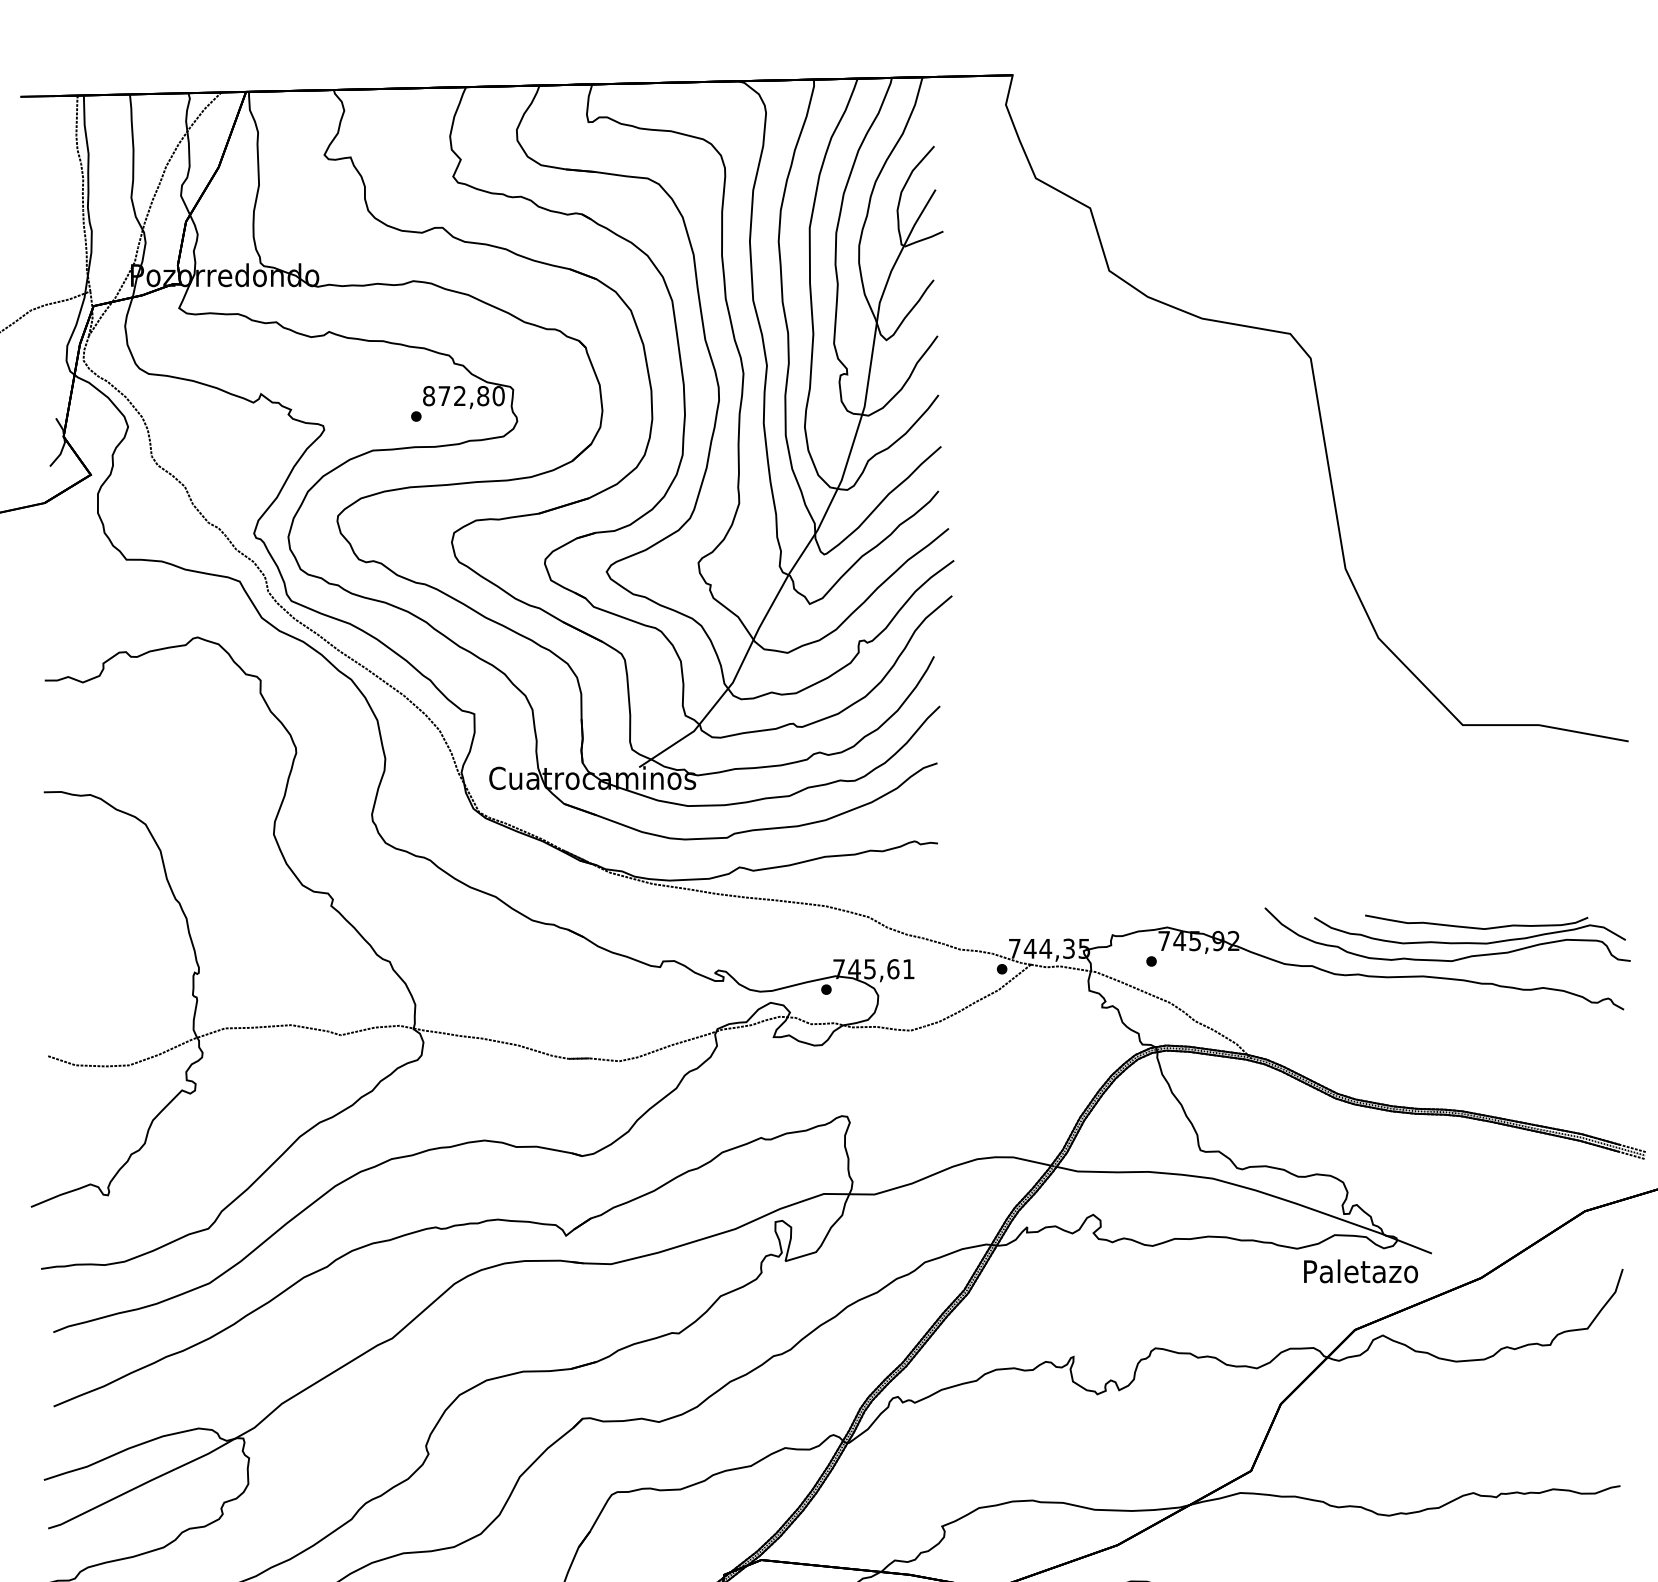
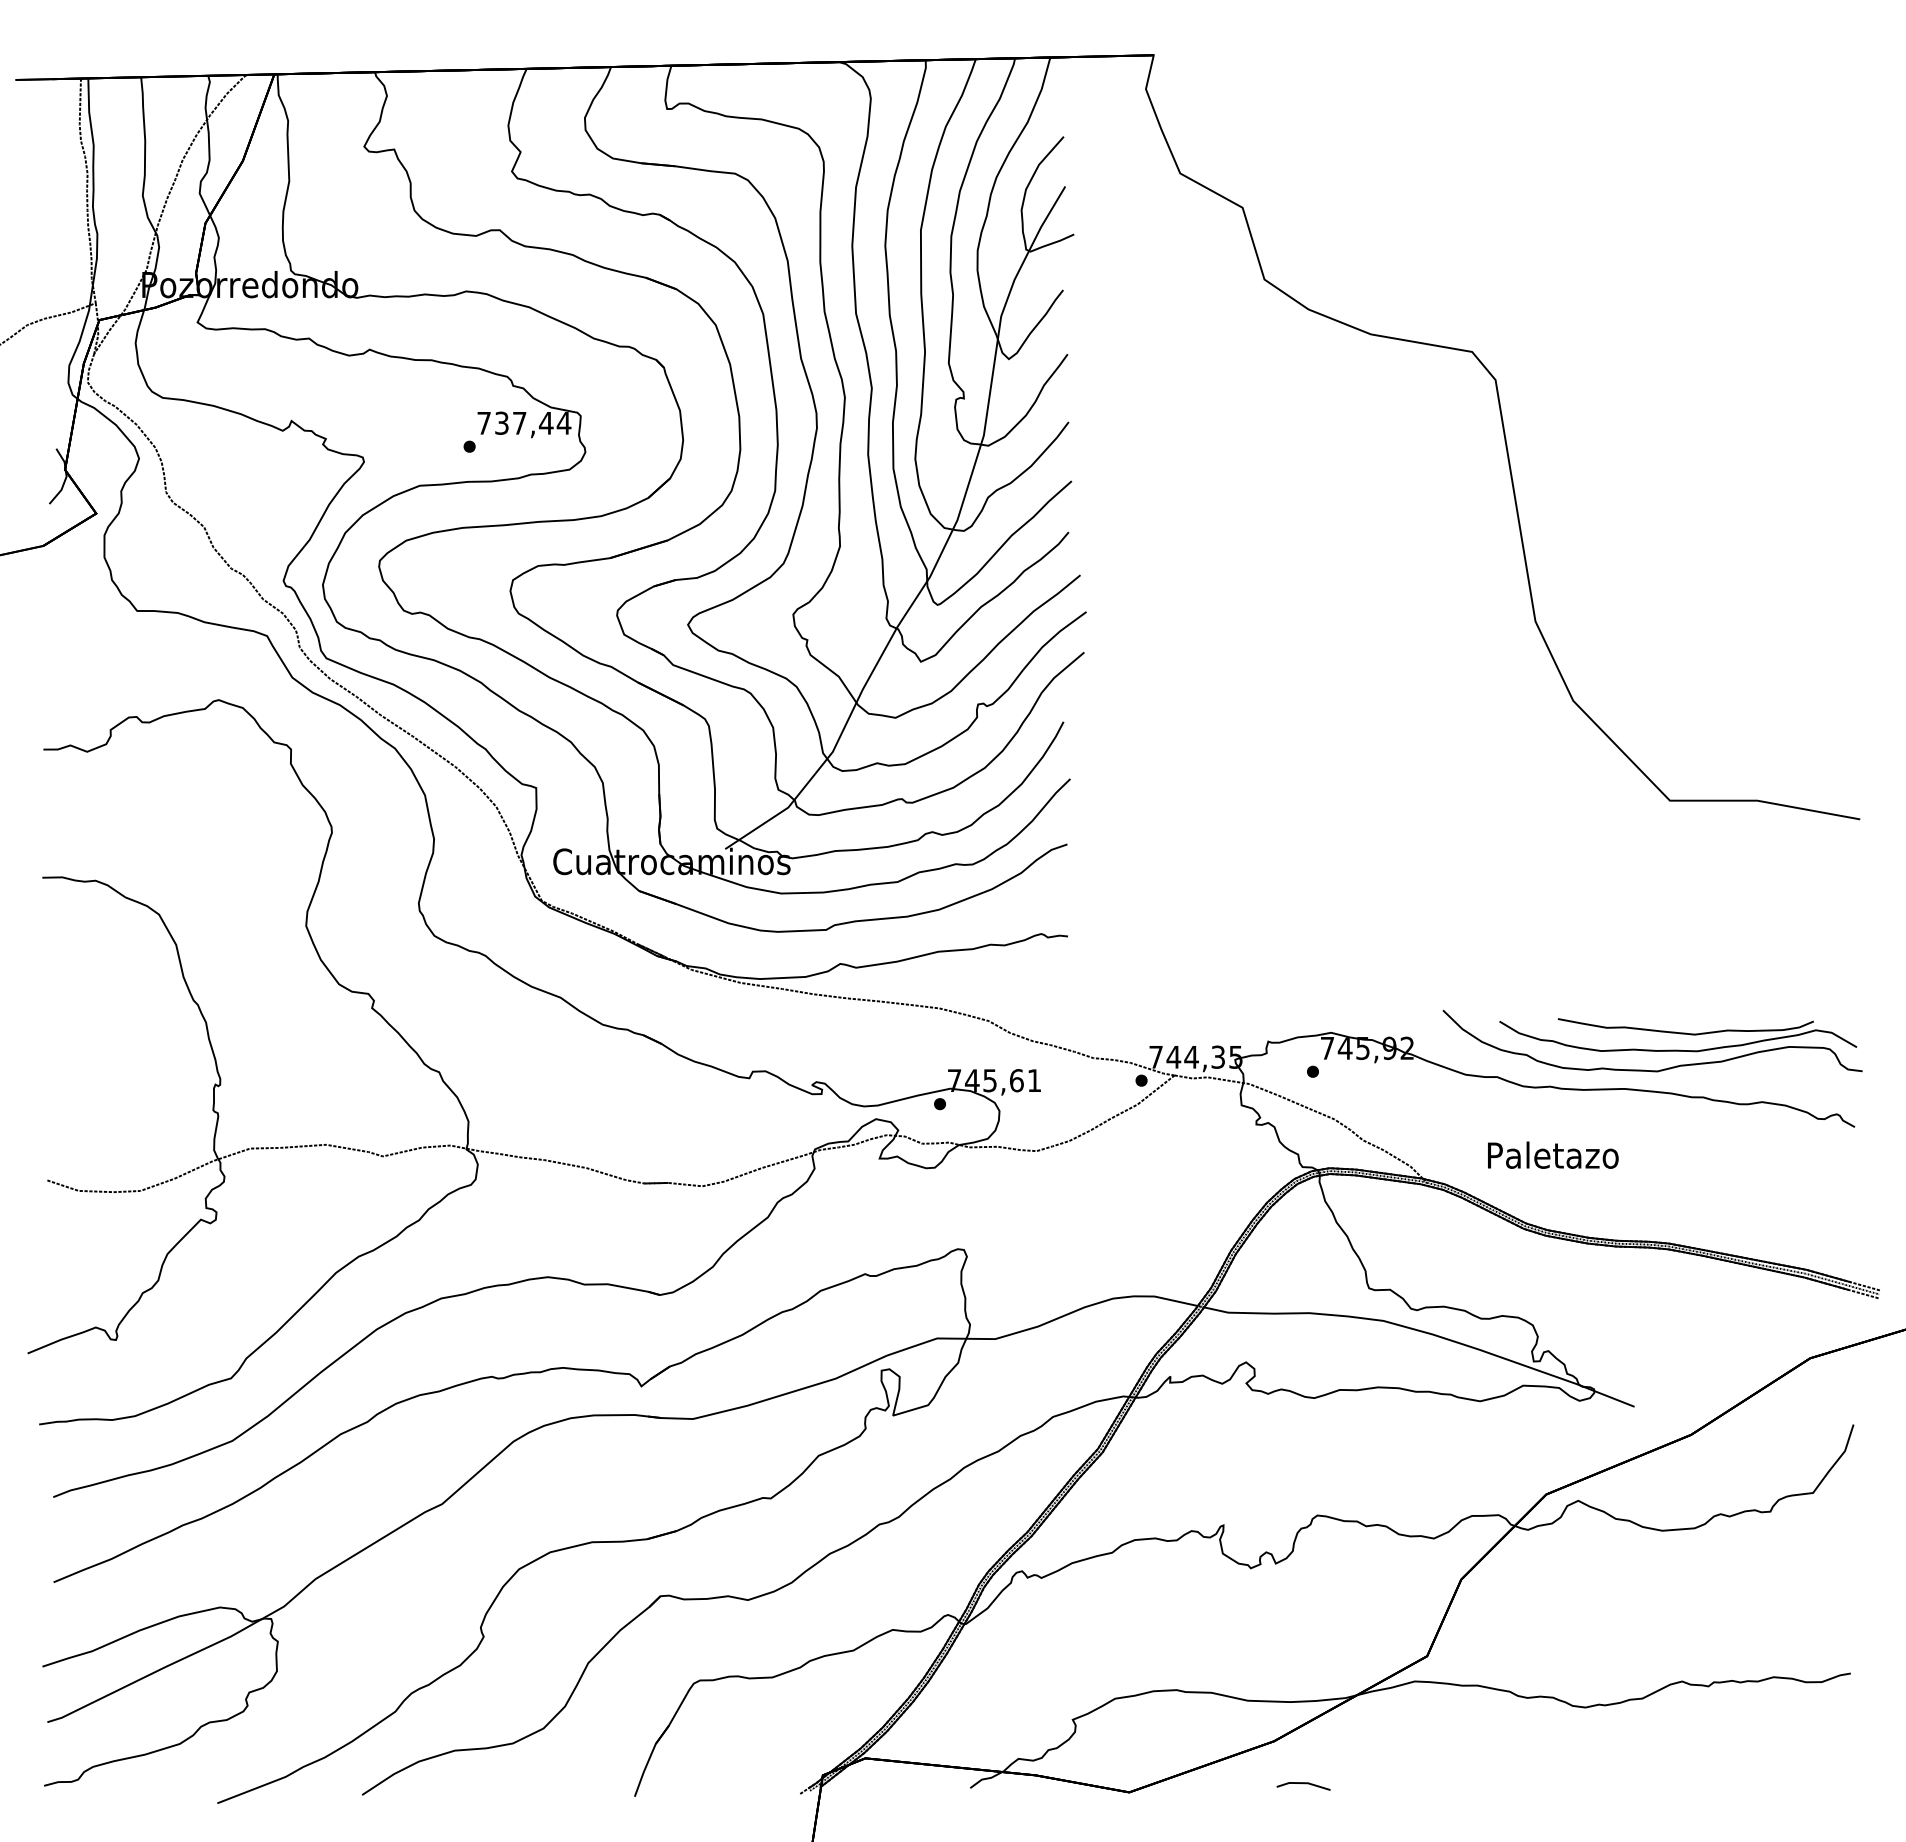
text: (464, 395) -> (524, 422), 872,80 -> 737,44
text: (1361, 1270) -> (1553, 1154), moved

